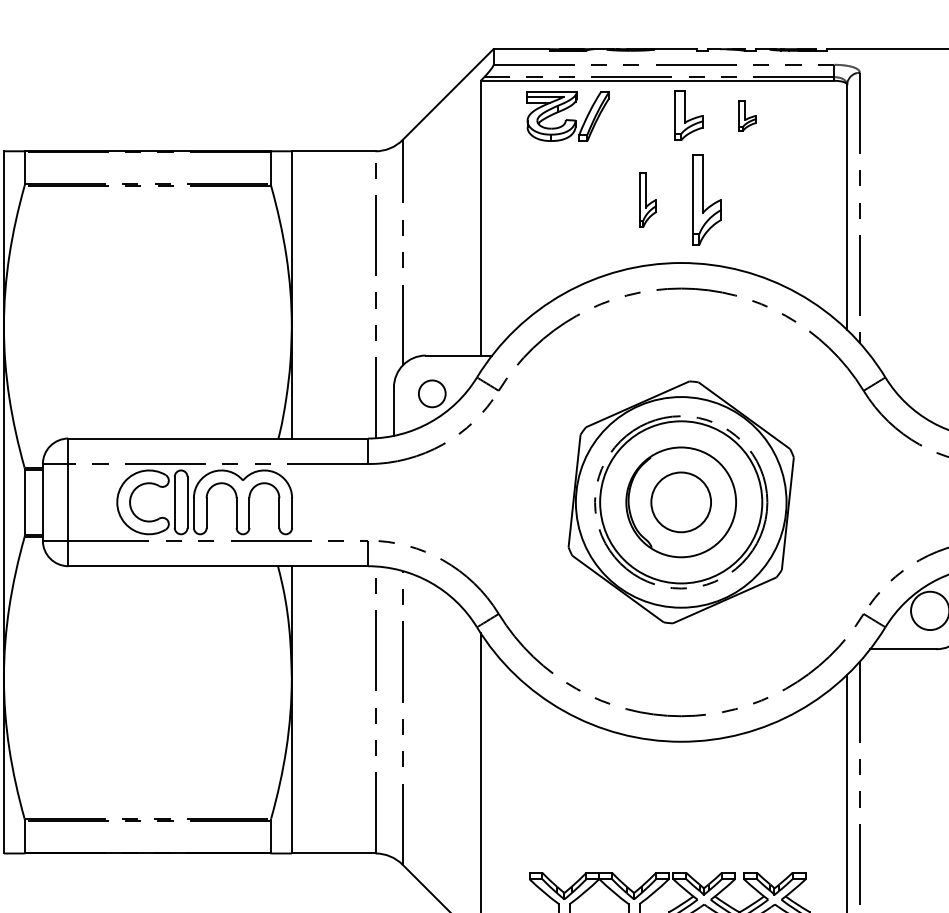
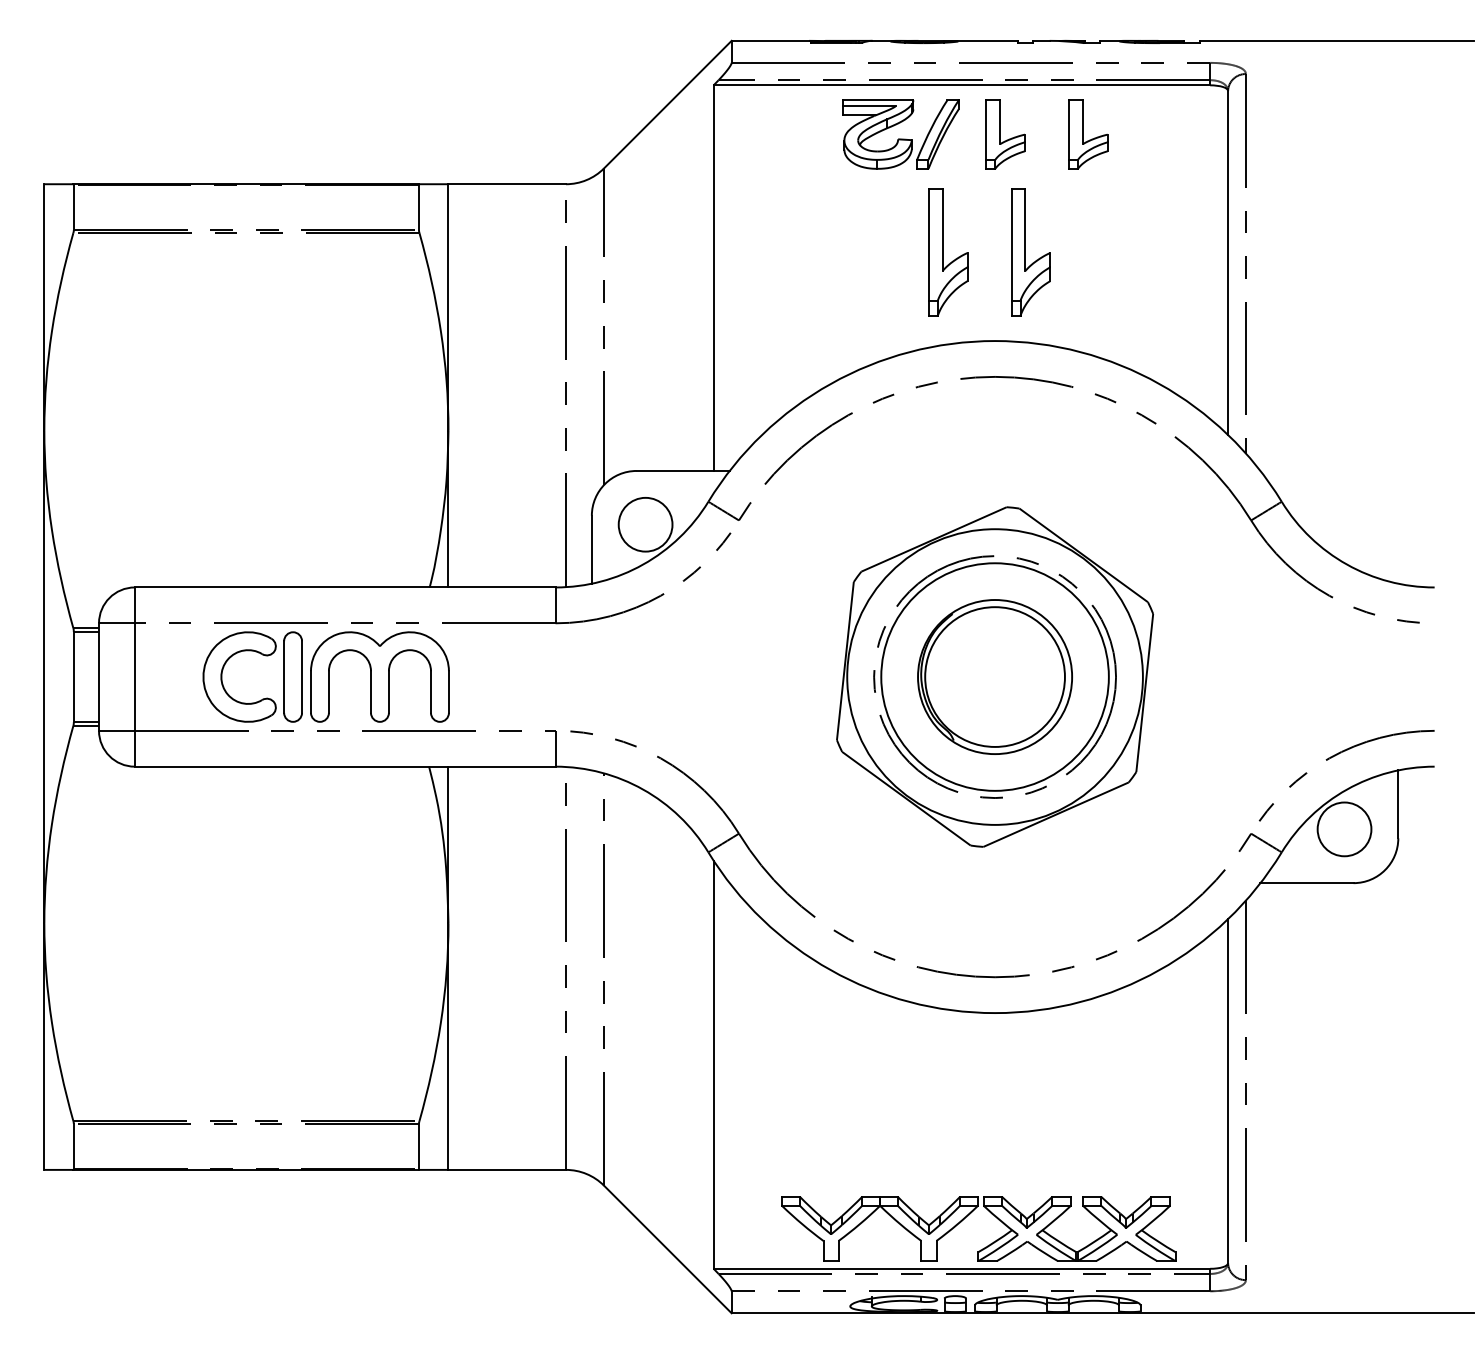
part: (747, 115) -> (1088, 134), size x1.67
part: (567, 116) -> (900, 134), moved
part: (648, 199) -> (948, 252), size x1.67
circle: (432, 393) -> (645, 524), size x1.43
circle: (680, 501) -> (994, 676), size x1.67

